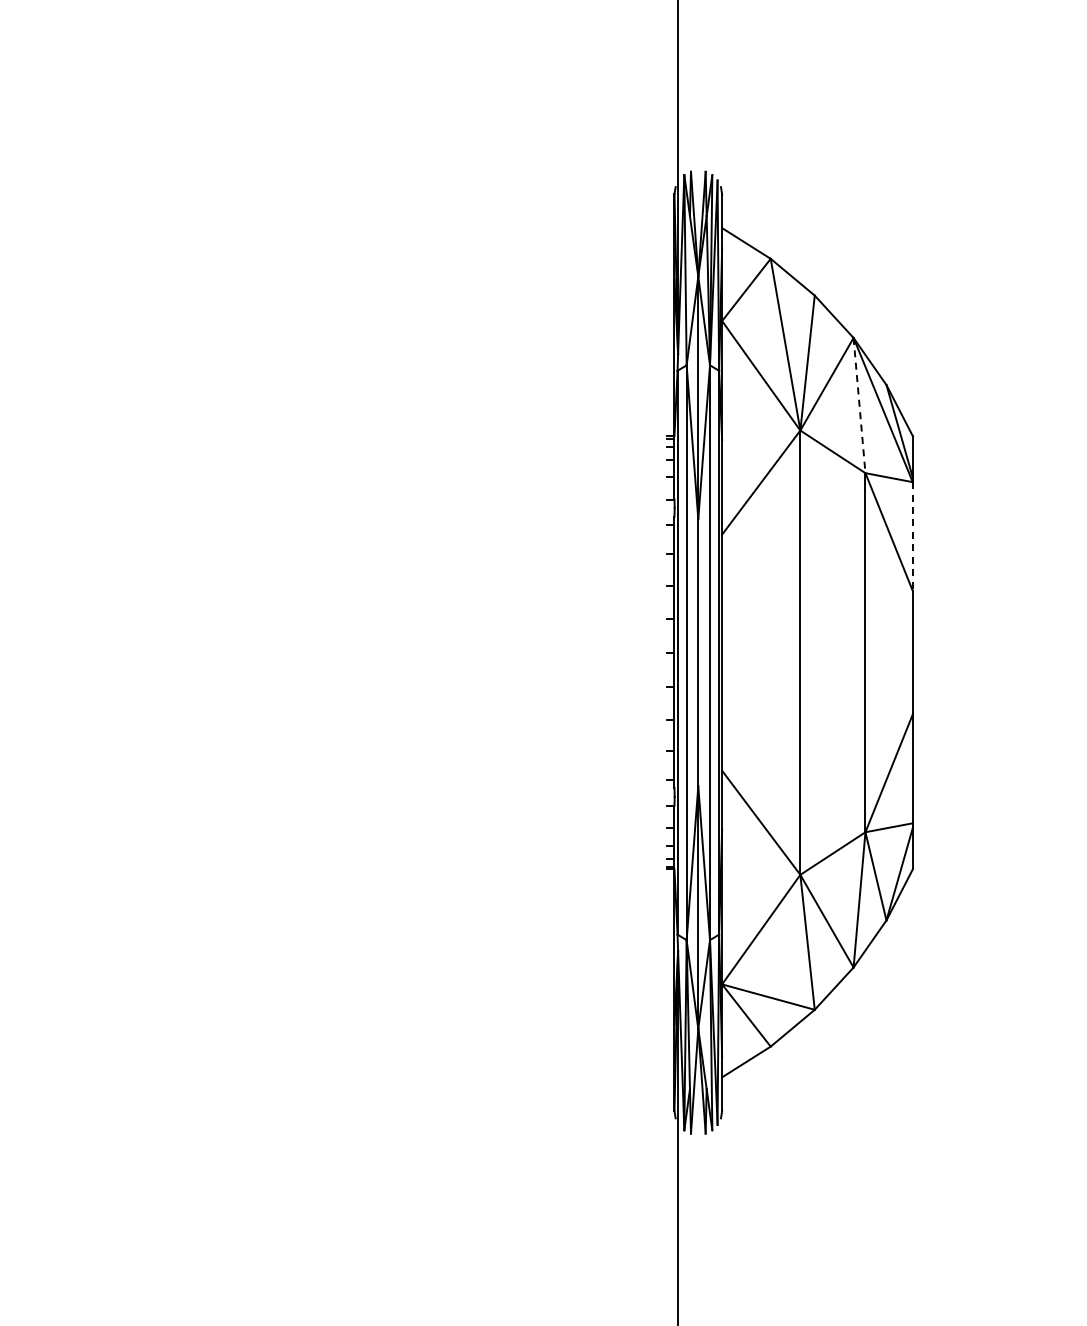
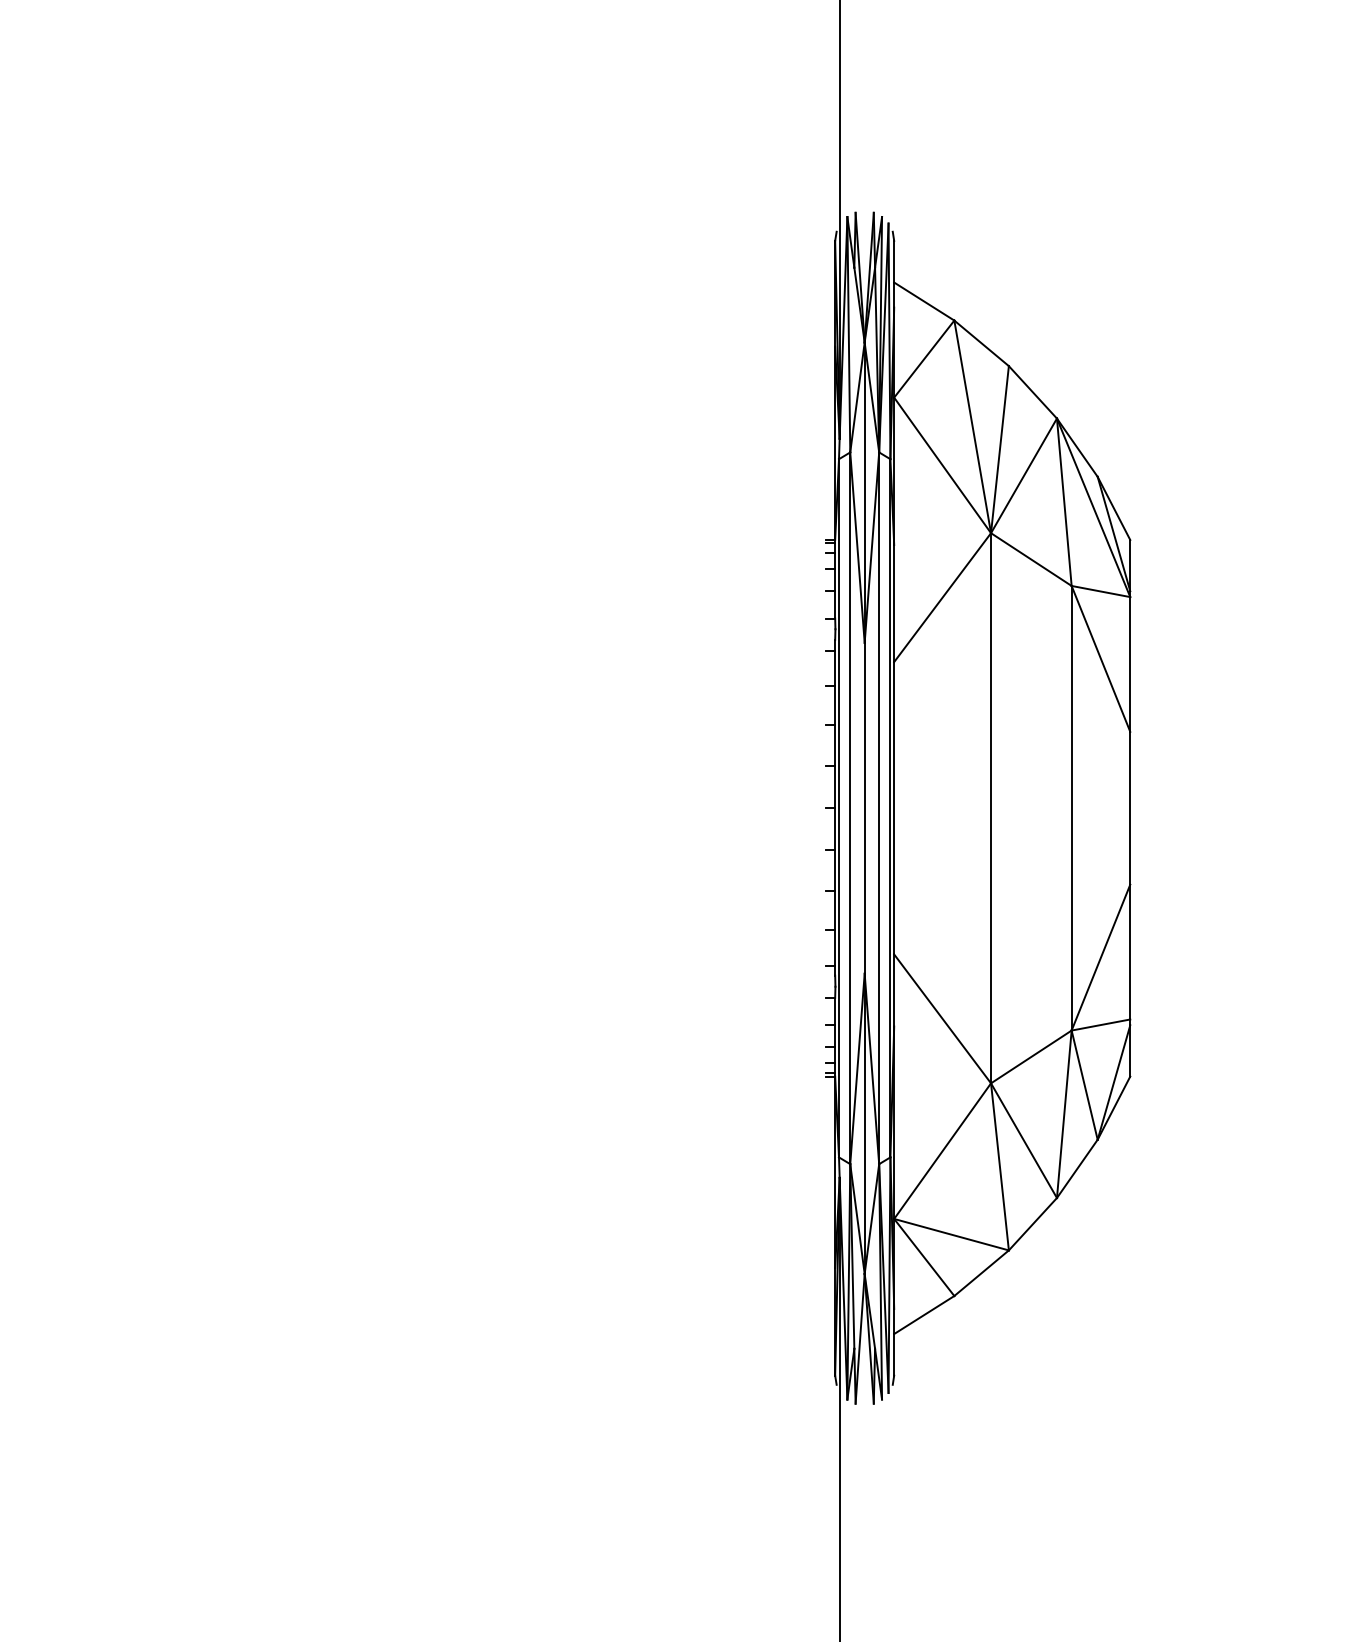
line: (859, 405) -> (1064, 502), dashed -> solid
line: (912, 537) -> (1129, 665), dashed -> solid

